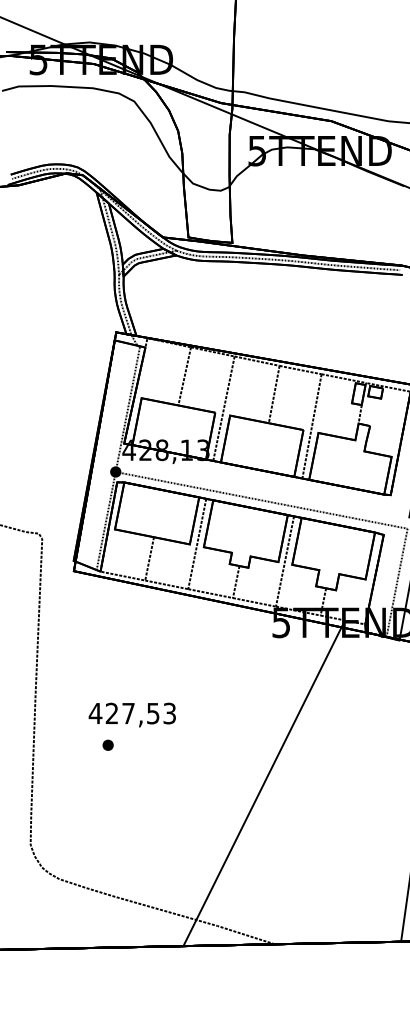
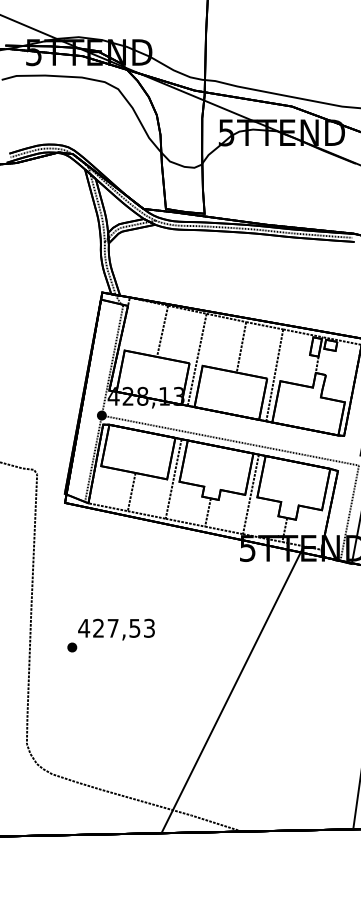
part: (107, 744) -> (71, 646), moved

